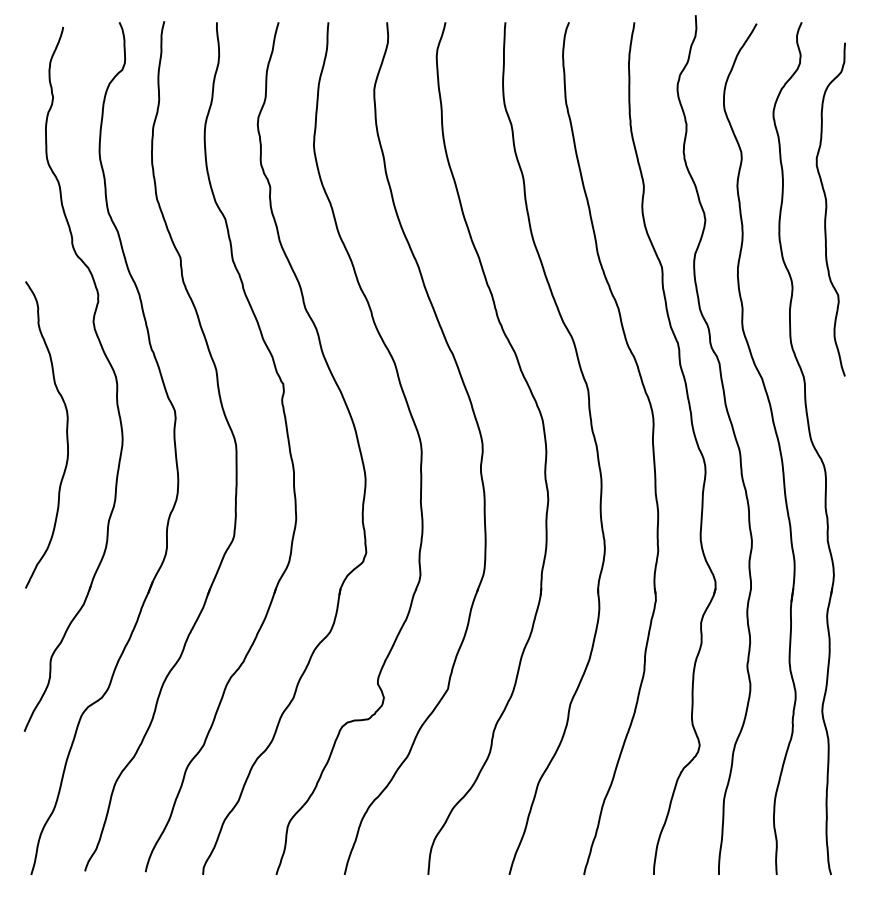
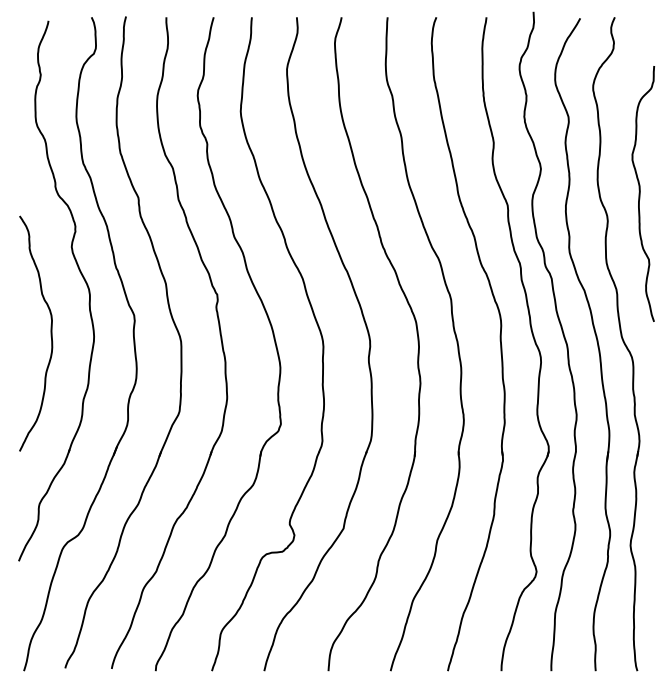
curve: (827, 209) -> (640, 193), moved

